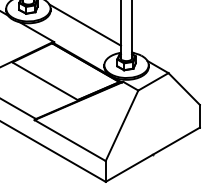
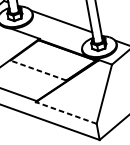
line: (44, 81) -> (38, 70), solid -> dashed
line: (70, 140) -> (66, 112), solid -> dashed

